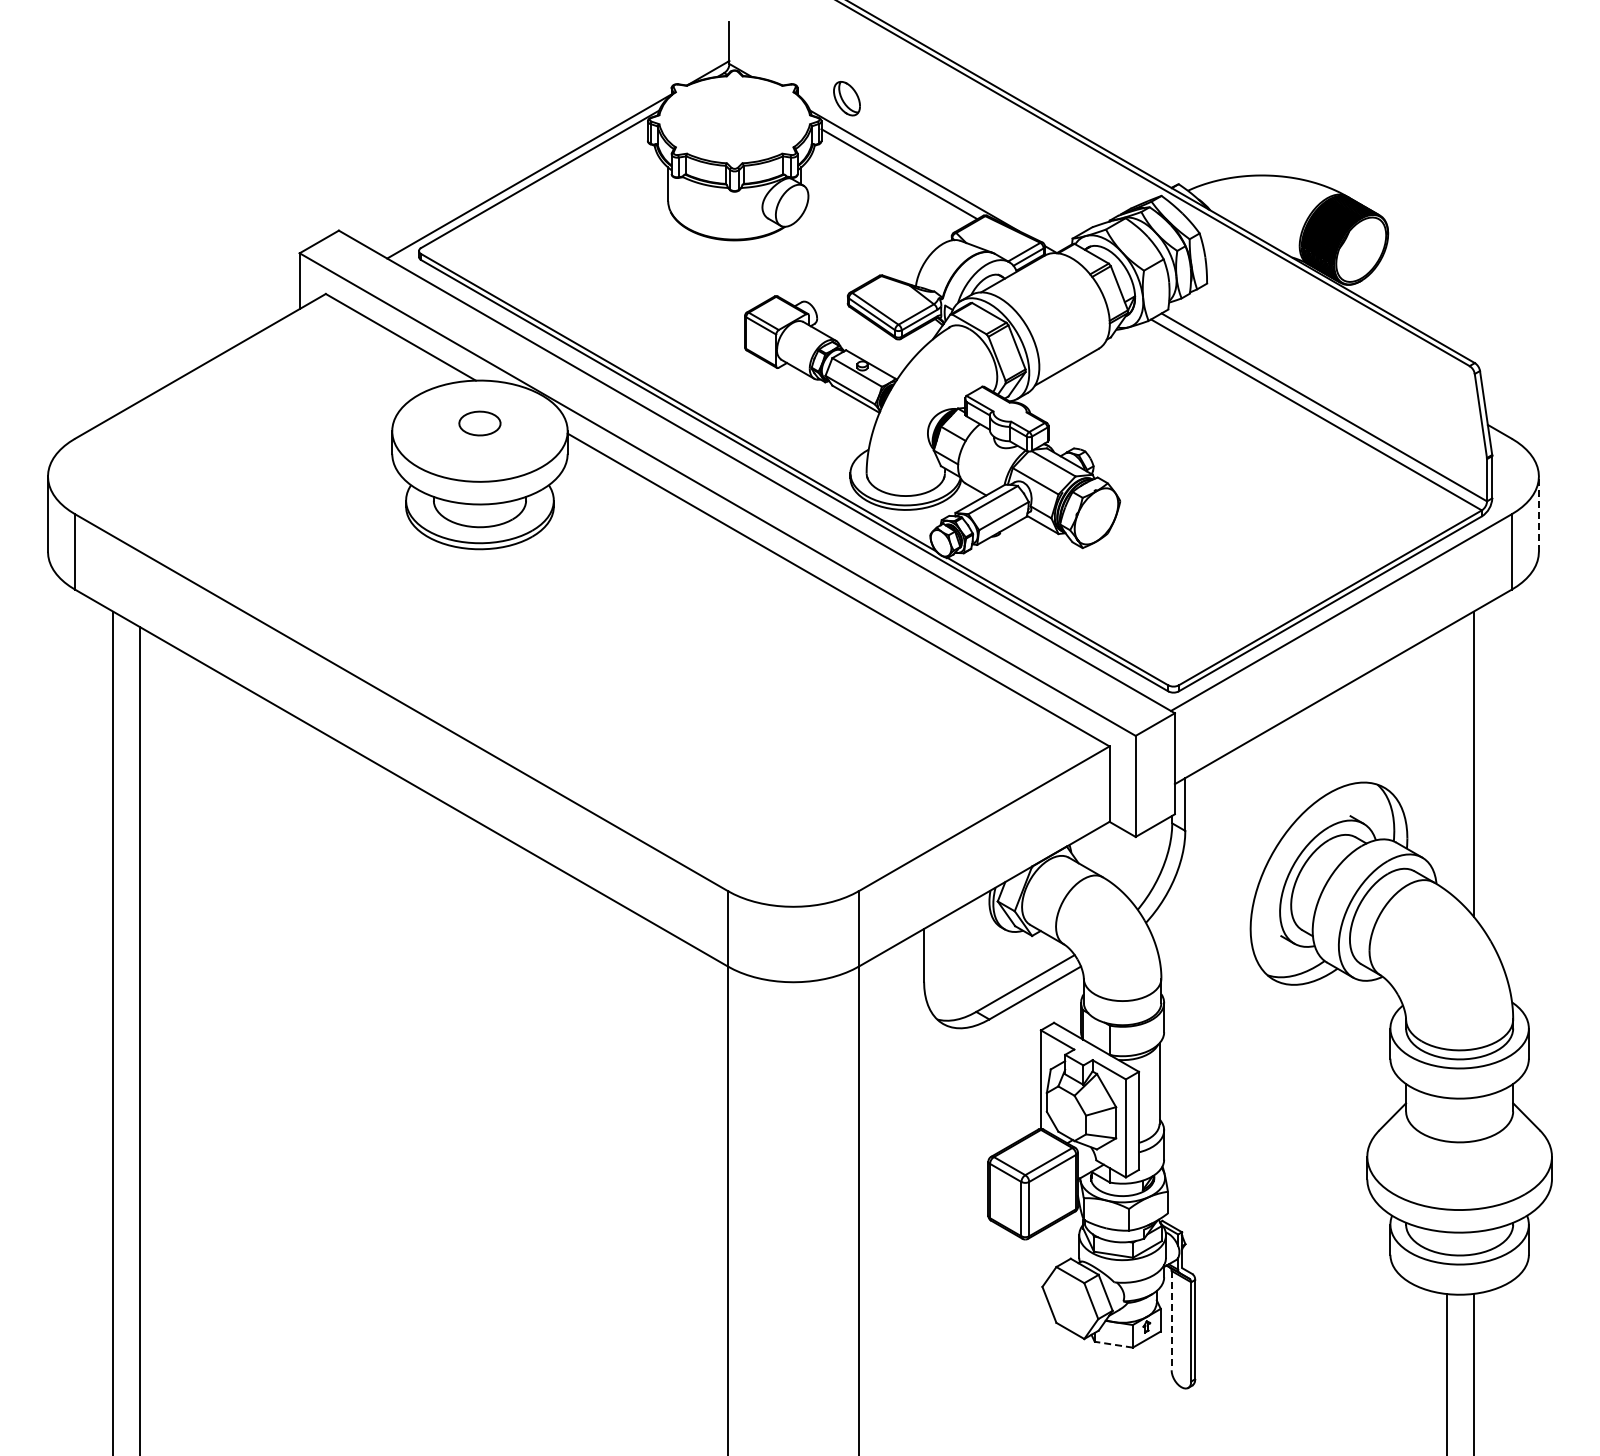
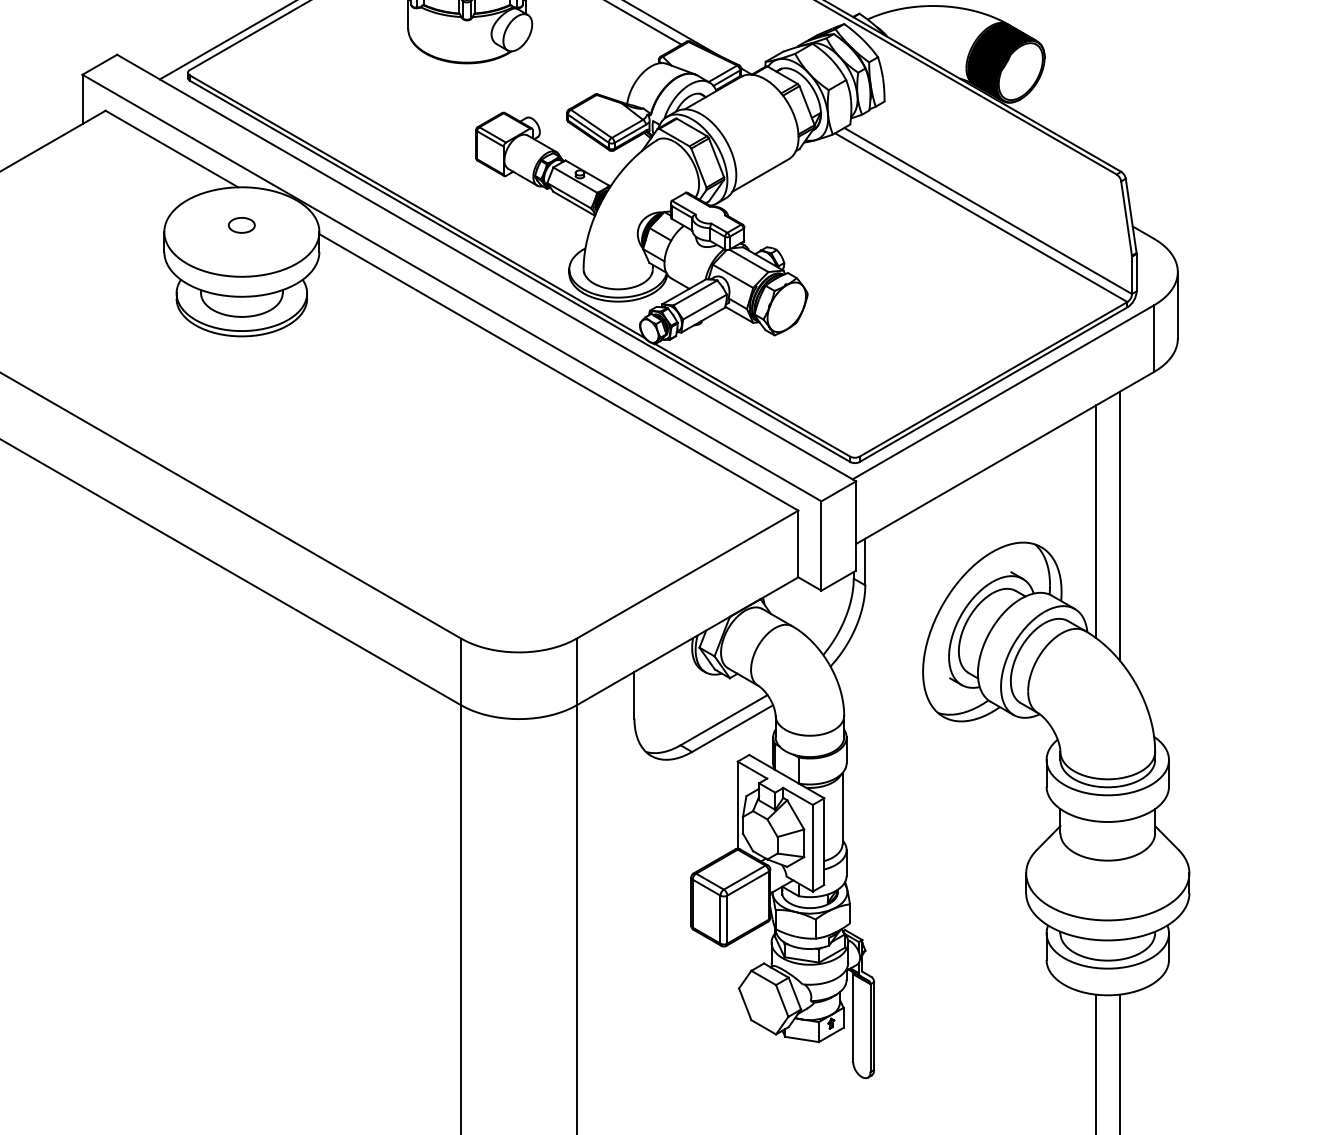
part: (479, 423) -> (241, 225), size x0.71
line: (1538, 514) -> (1177, 305), dashed -> solid
line: (1446, 758) -> (1096, 521), added
line: (1171, 1320) -> (853, 1018), dashed -> solid
line: (1113, 1344) -> (801, 1039), dashed -> solid

